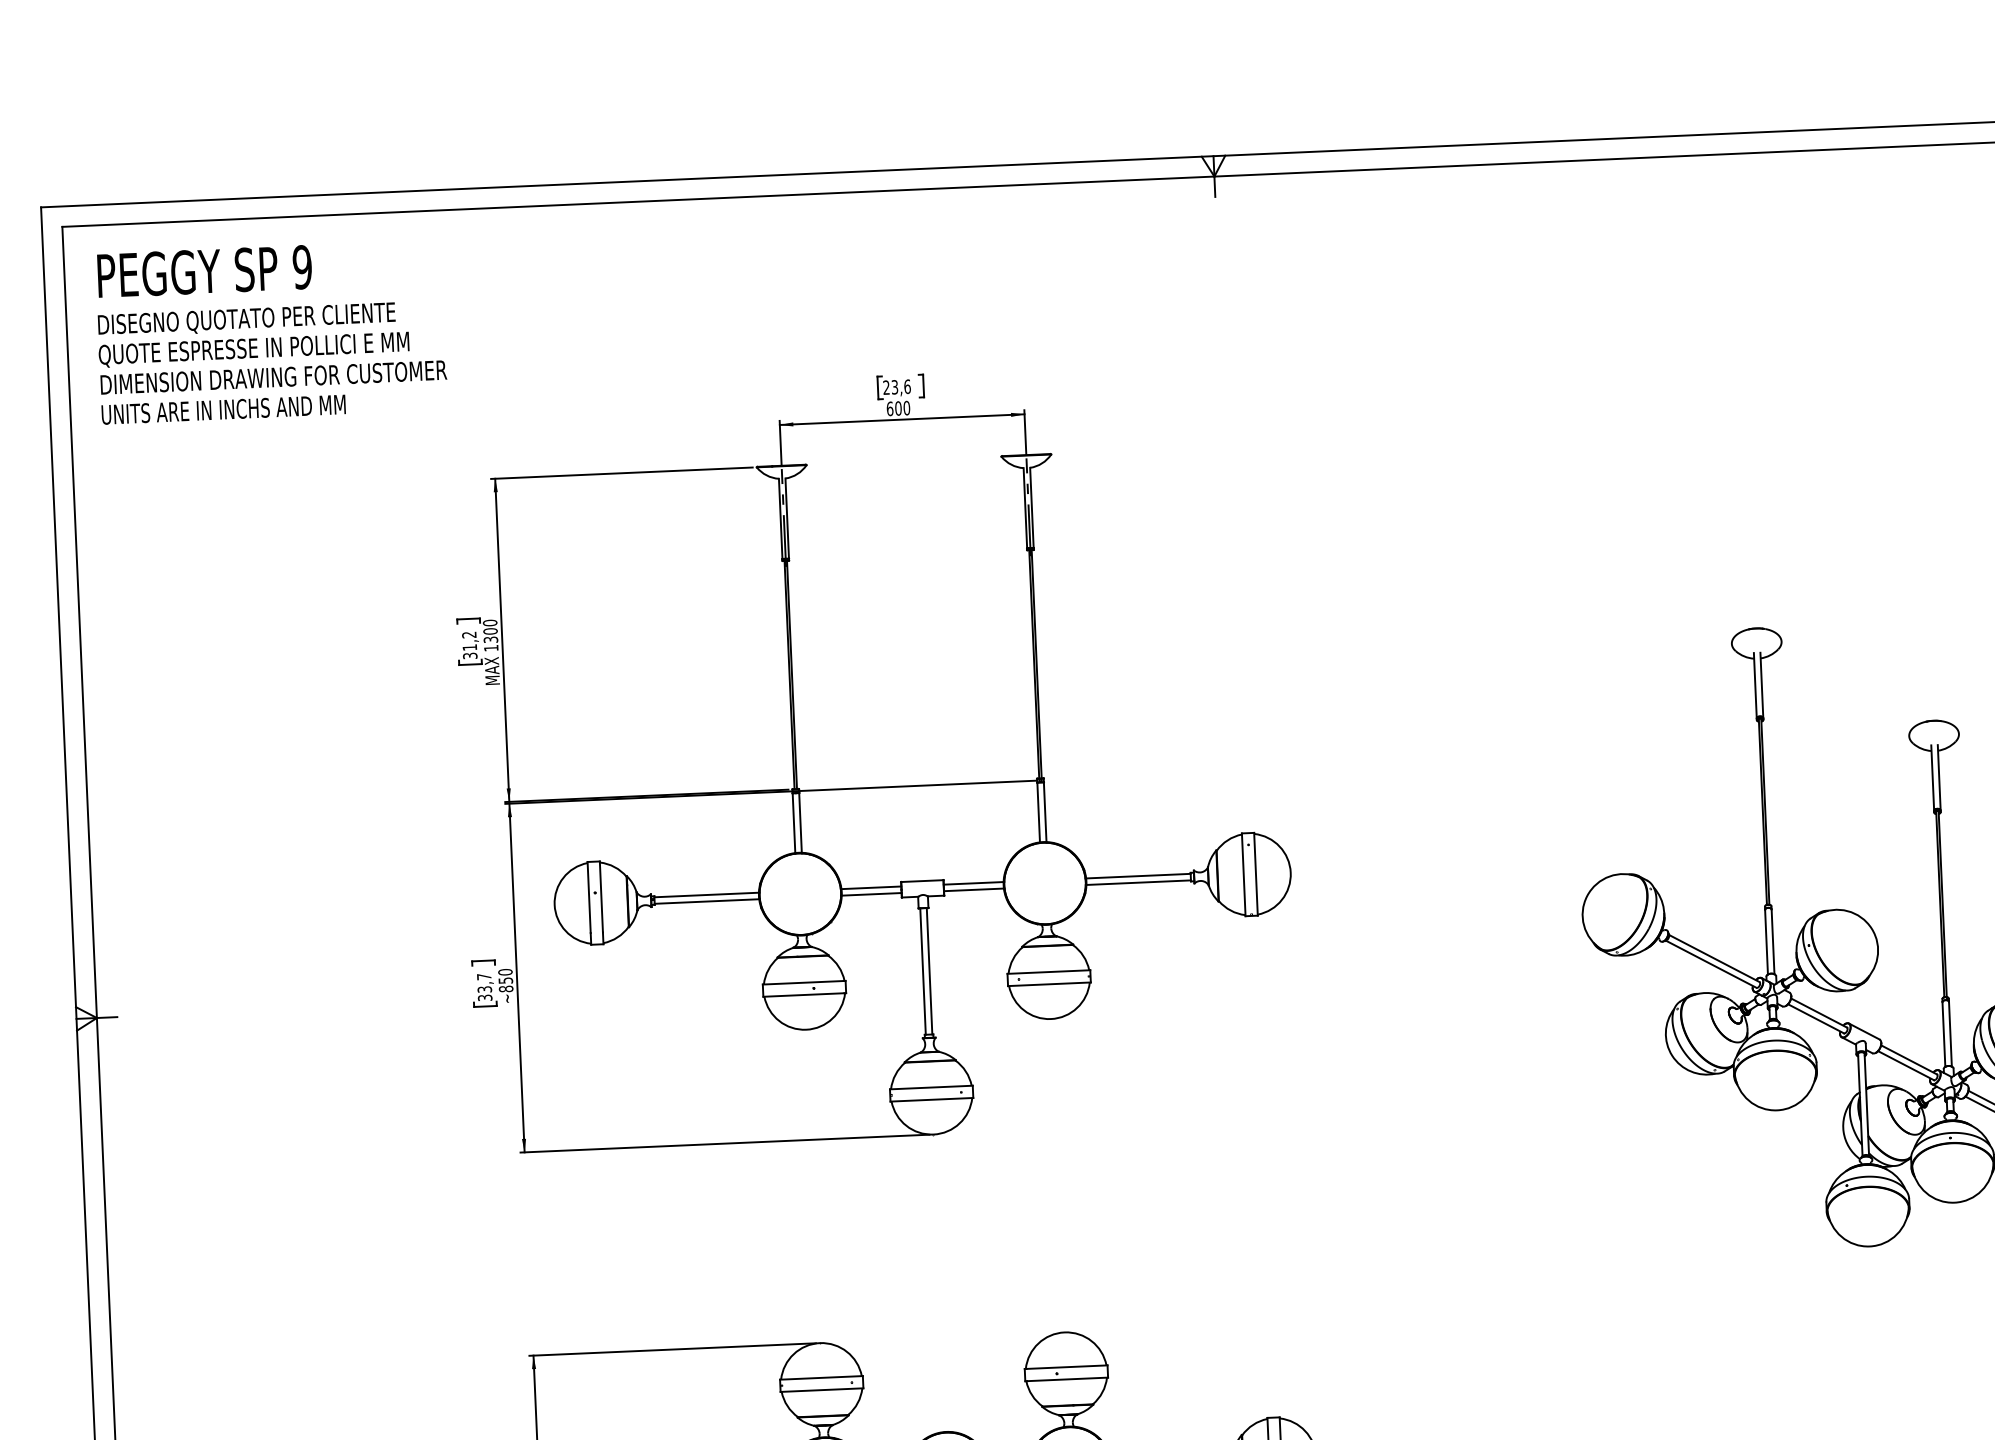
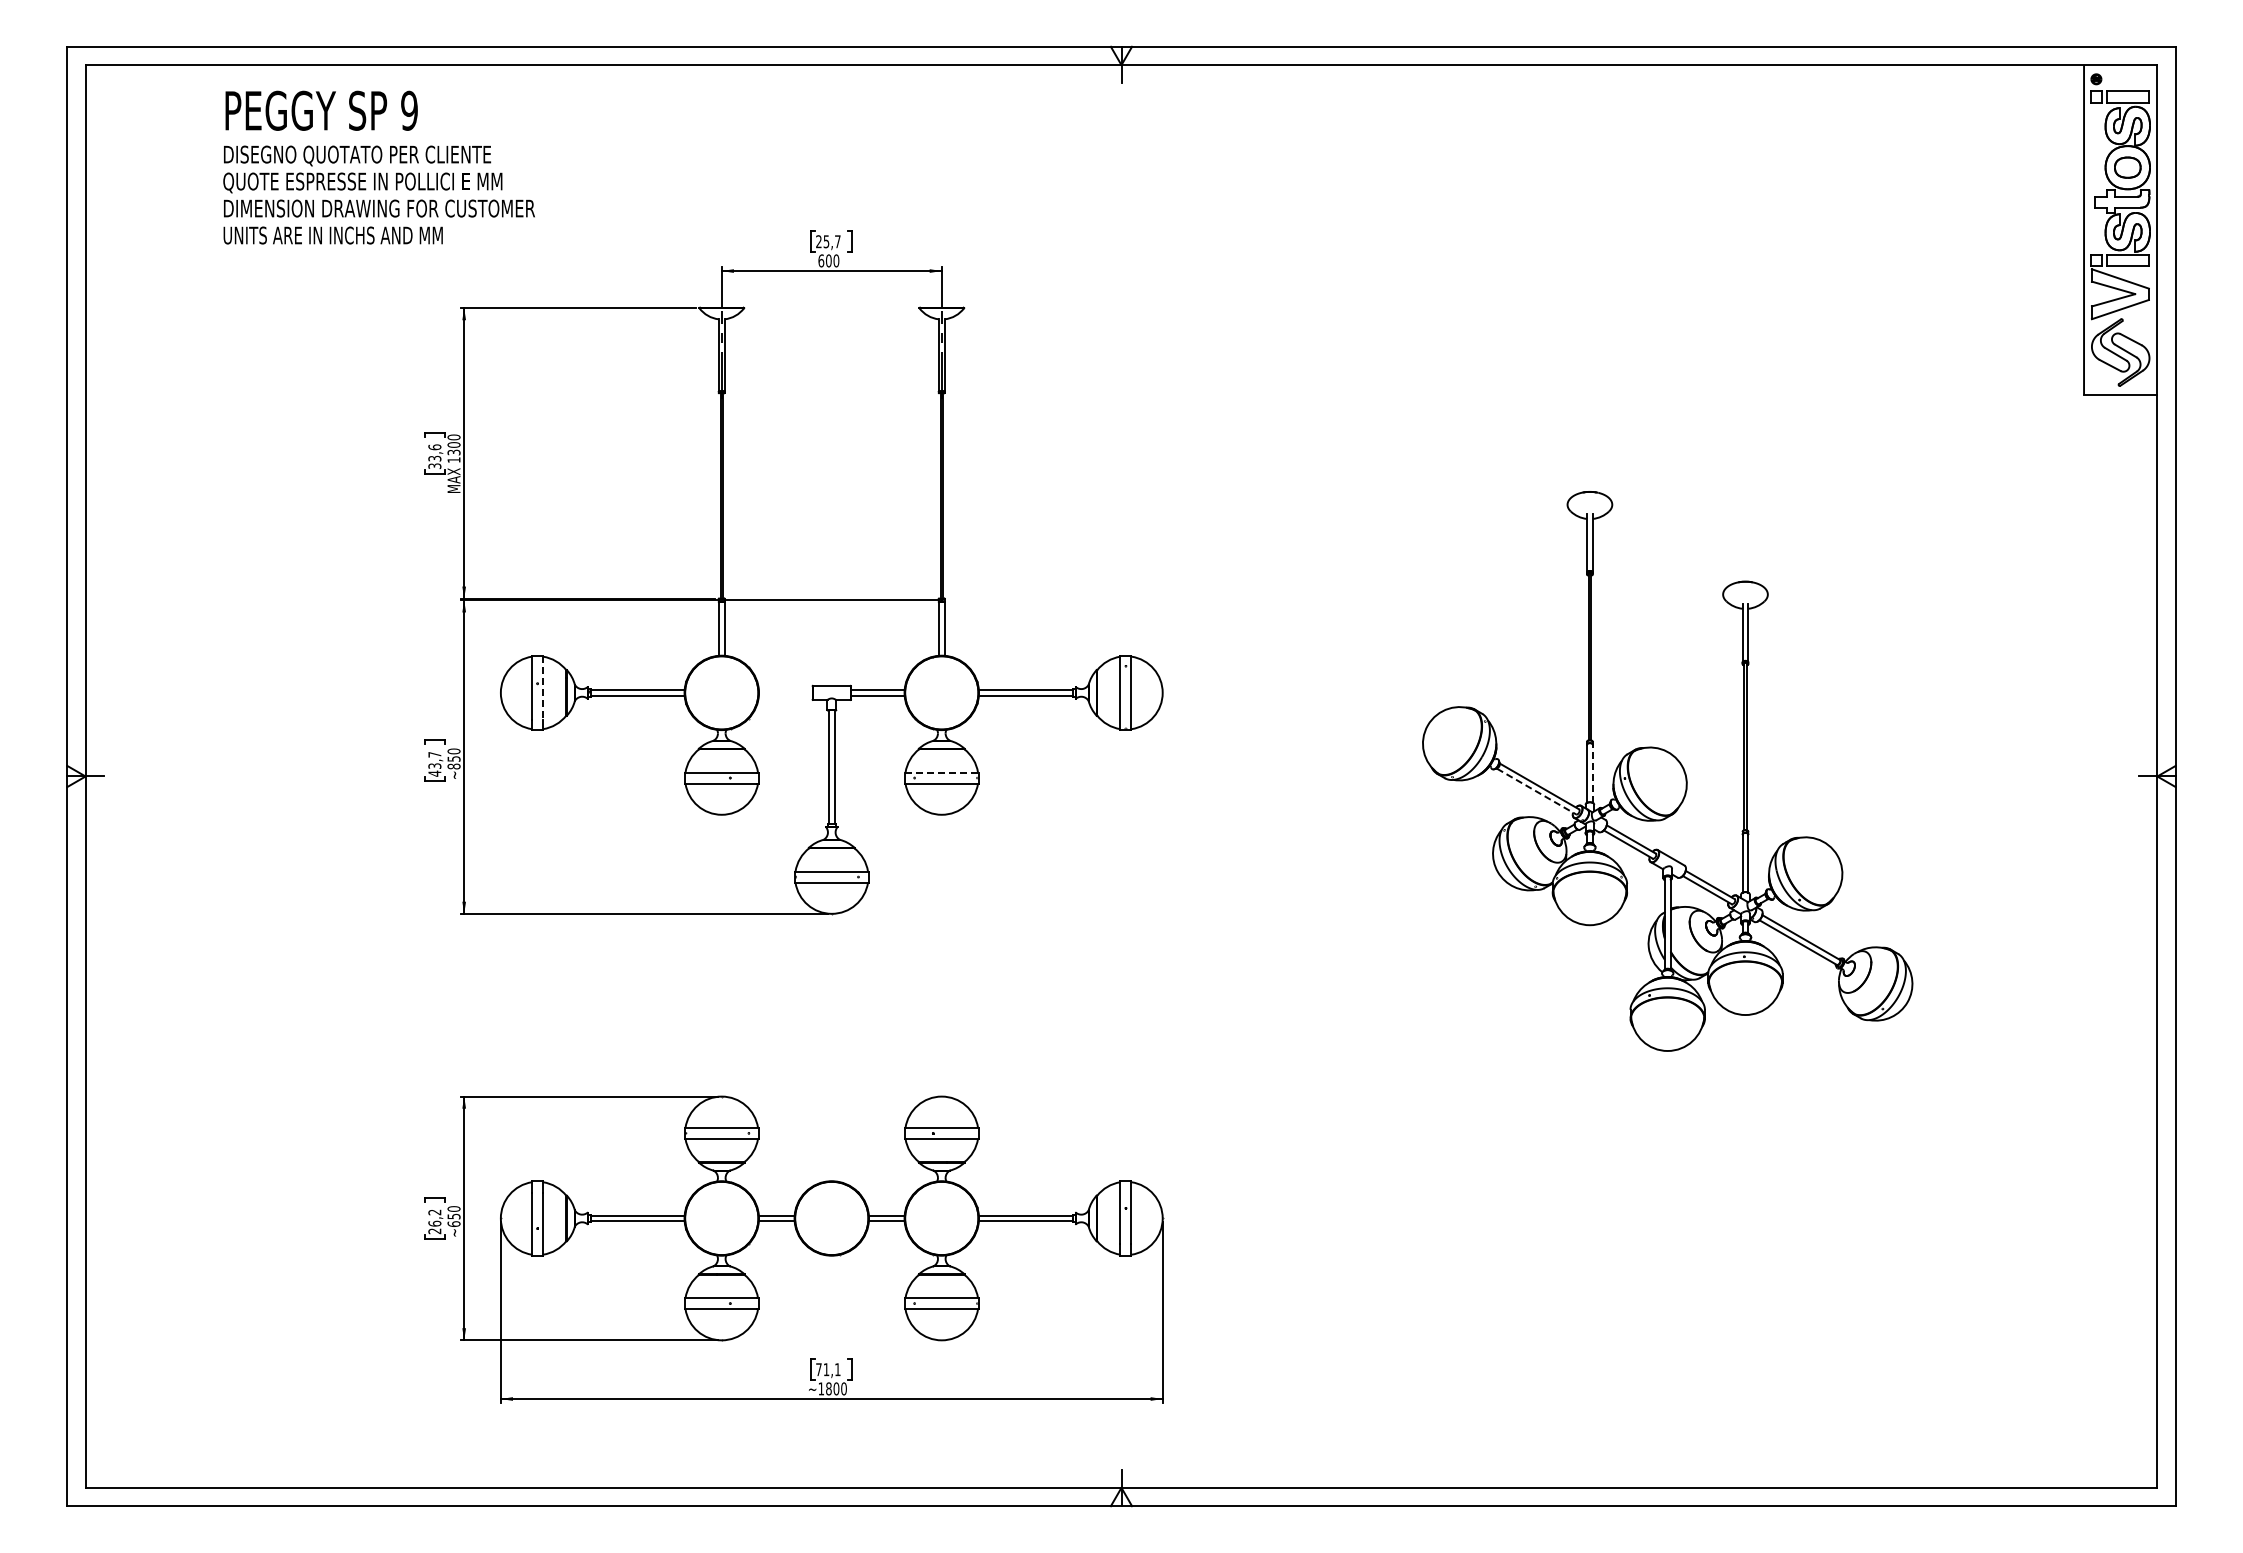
text: (270, 331) -> (378, 167), moved
text: (901, 386) -> (832, 241), 23,6 -> 25,7
text: (469, 640) -> (434, 452), 31,2 -> 33,6
line: (871, 887) -> (785, 689), removed
line: (871, 893) -> (785, 695), removed
line: (601, 896) -> (543, 687), solid -> dashed
line: (1772, 941) -> (1592, 773), solid -> dashed
line: (1711, 964) -> (1536, 791), solid -> dashed
line: (1049, 971) -> (942, 772), solid -> dashed
text: (484, 997) -> (434, 773), 33,7 -> 43,7

